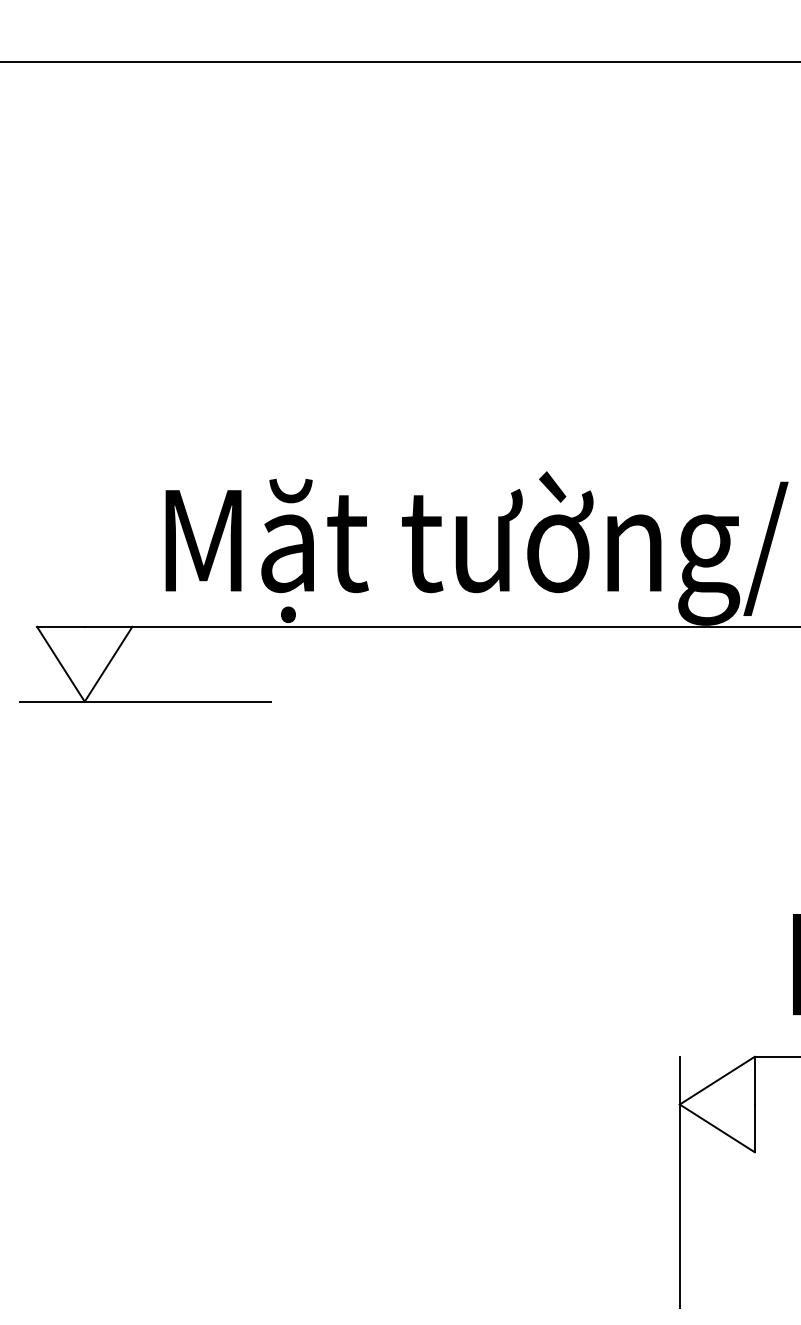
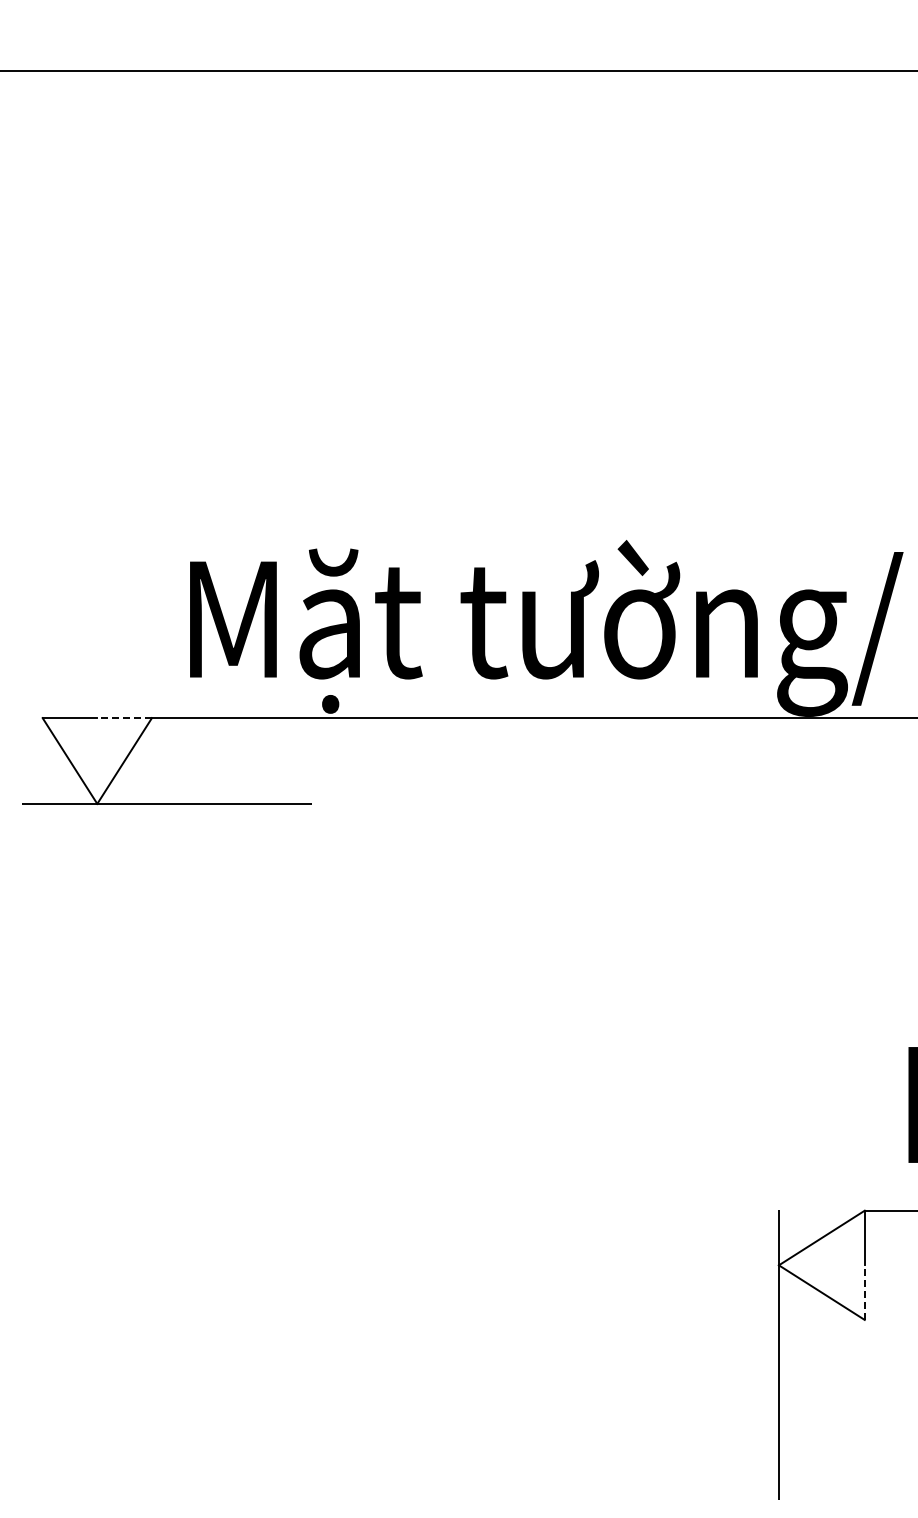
line: (108, 627) -> (124, 718), solid -> dashed
line: (754, 1128) -> (864, 1292), solid -> dashed

